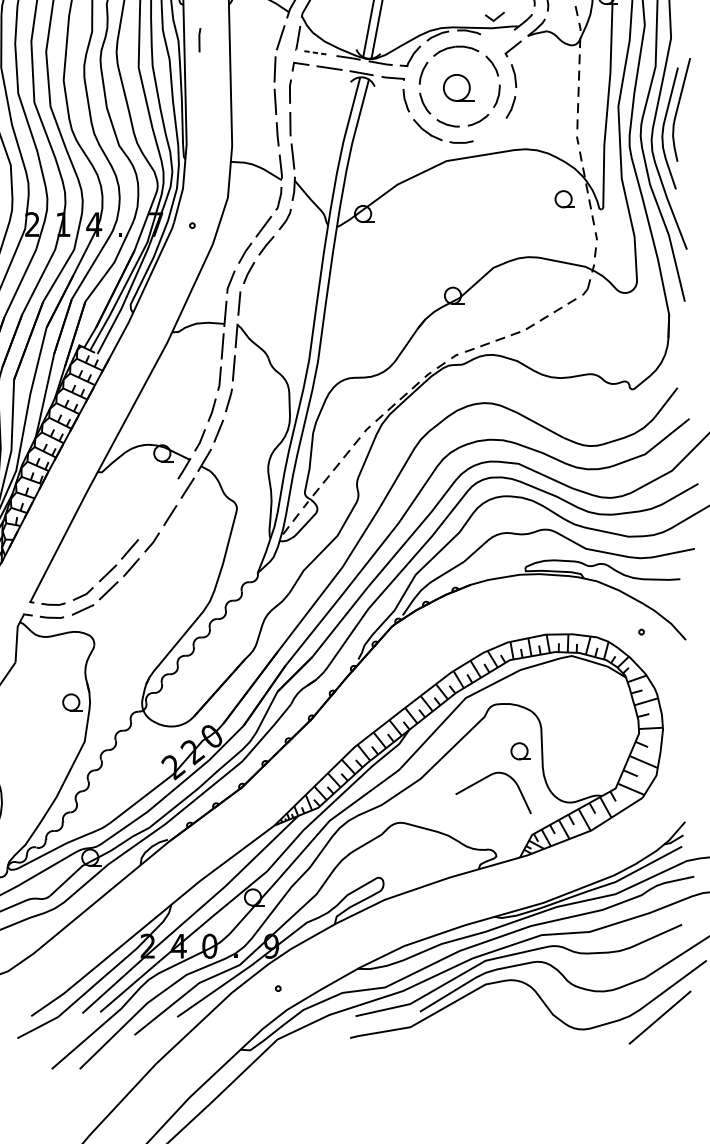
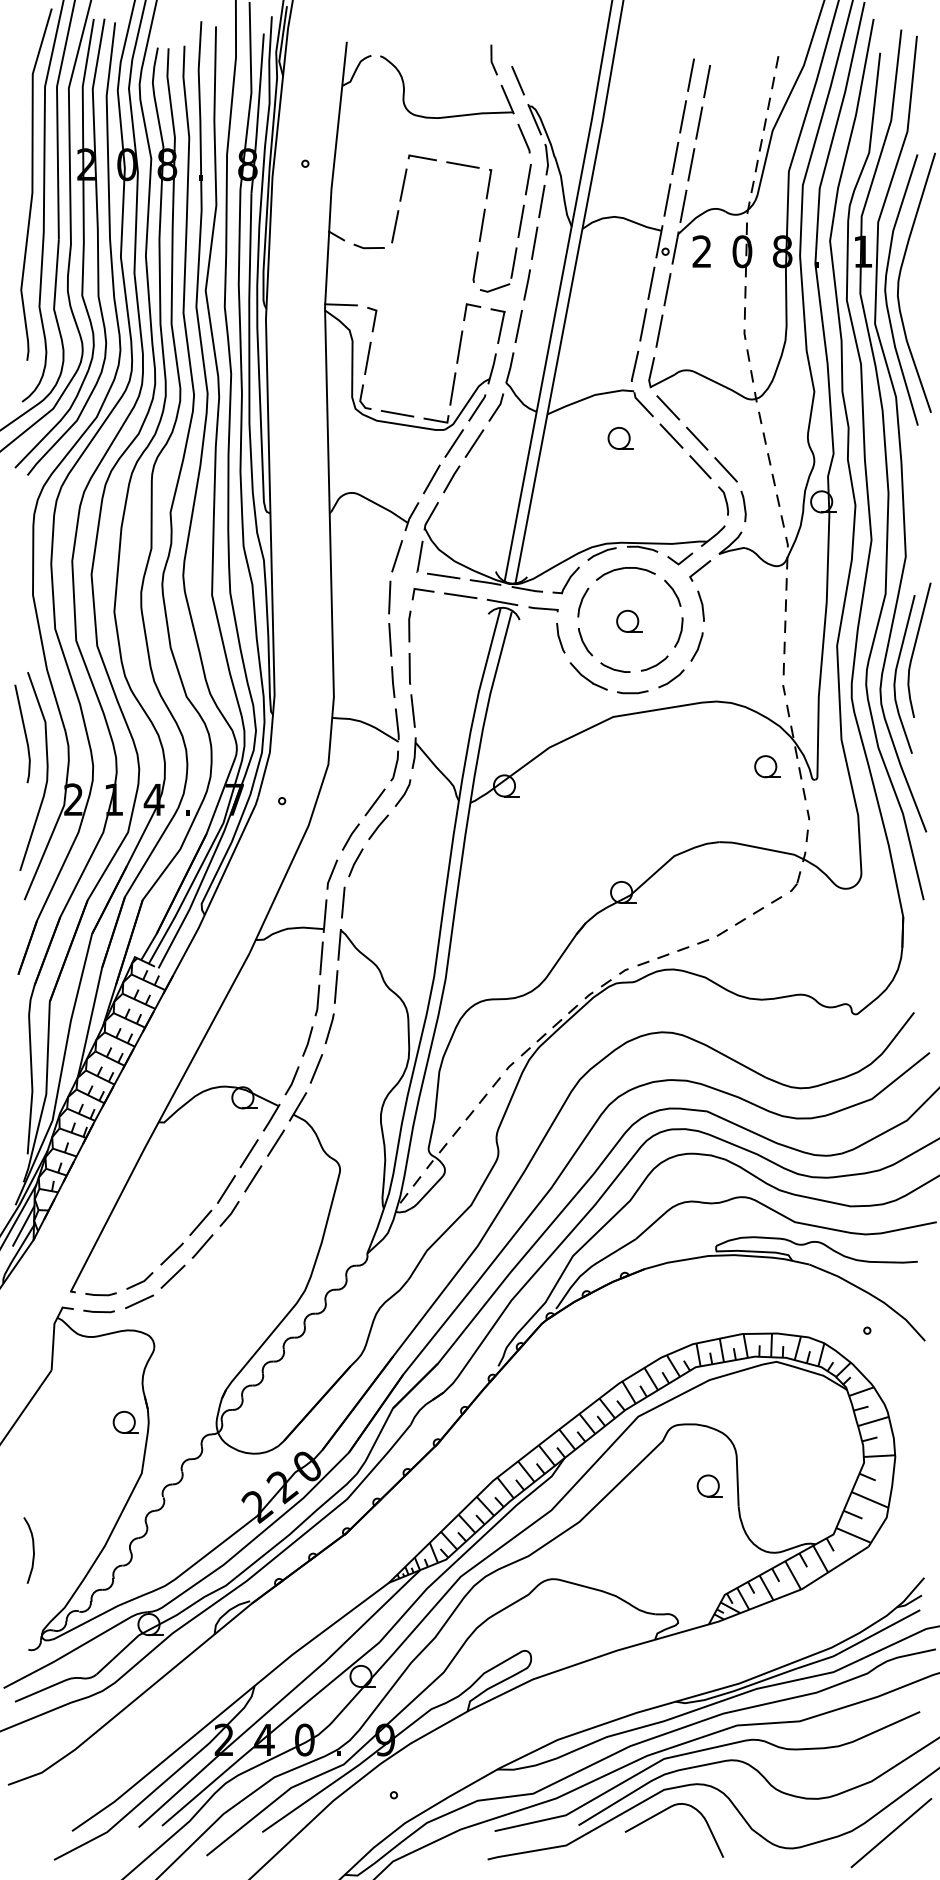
line: (495, 17) -> (681, 560), moved
line: (199, 40) -> (291, 559), removed
line: (316, 53) -> (443, 576), dashed -> solid
part: (459, 87) -> (629, 620), size x0.62
line: (492, 131) -> (672, 678), added
line: (166, 496) -> (248, 1153), added
line: (149, 523) -> (226, 1189), added
curve: (485, 778) -> (664, 1811), moved

